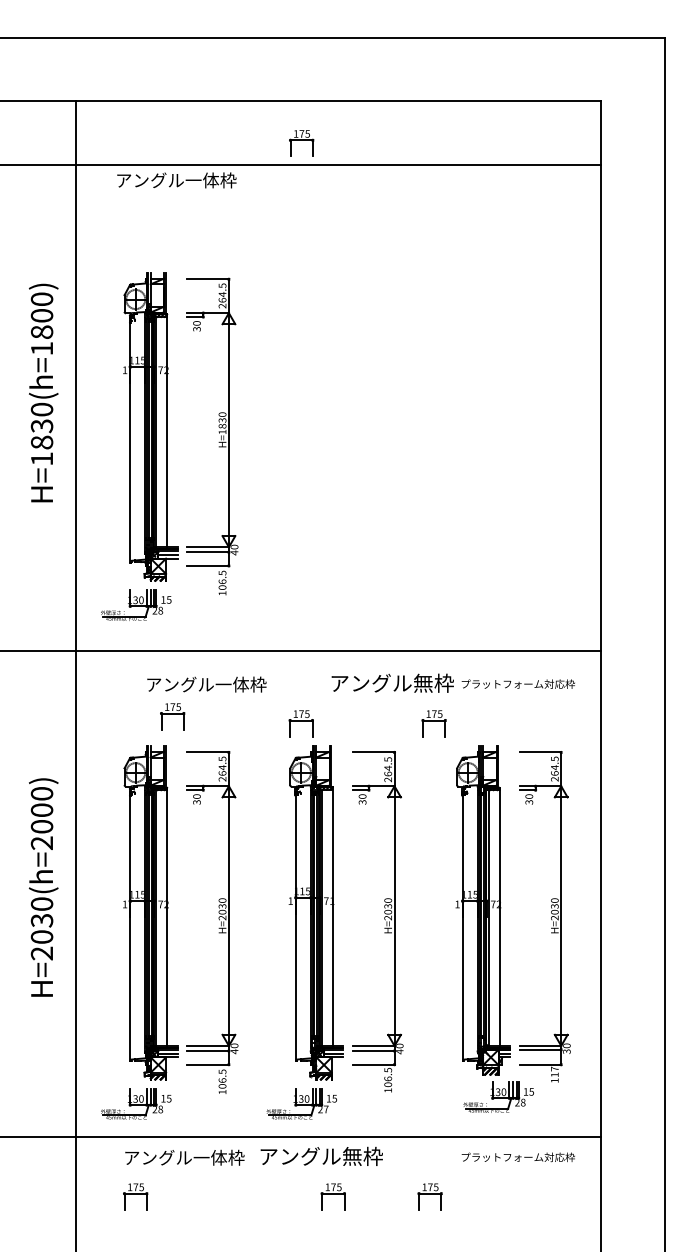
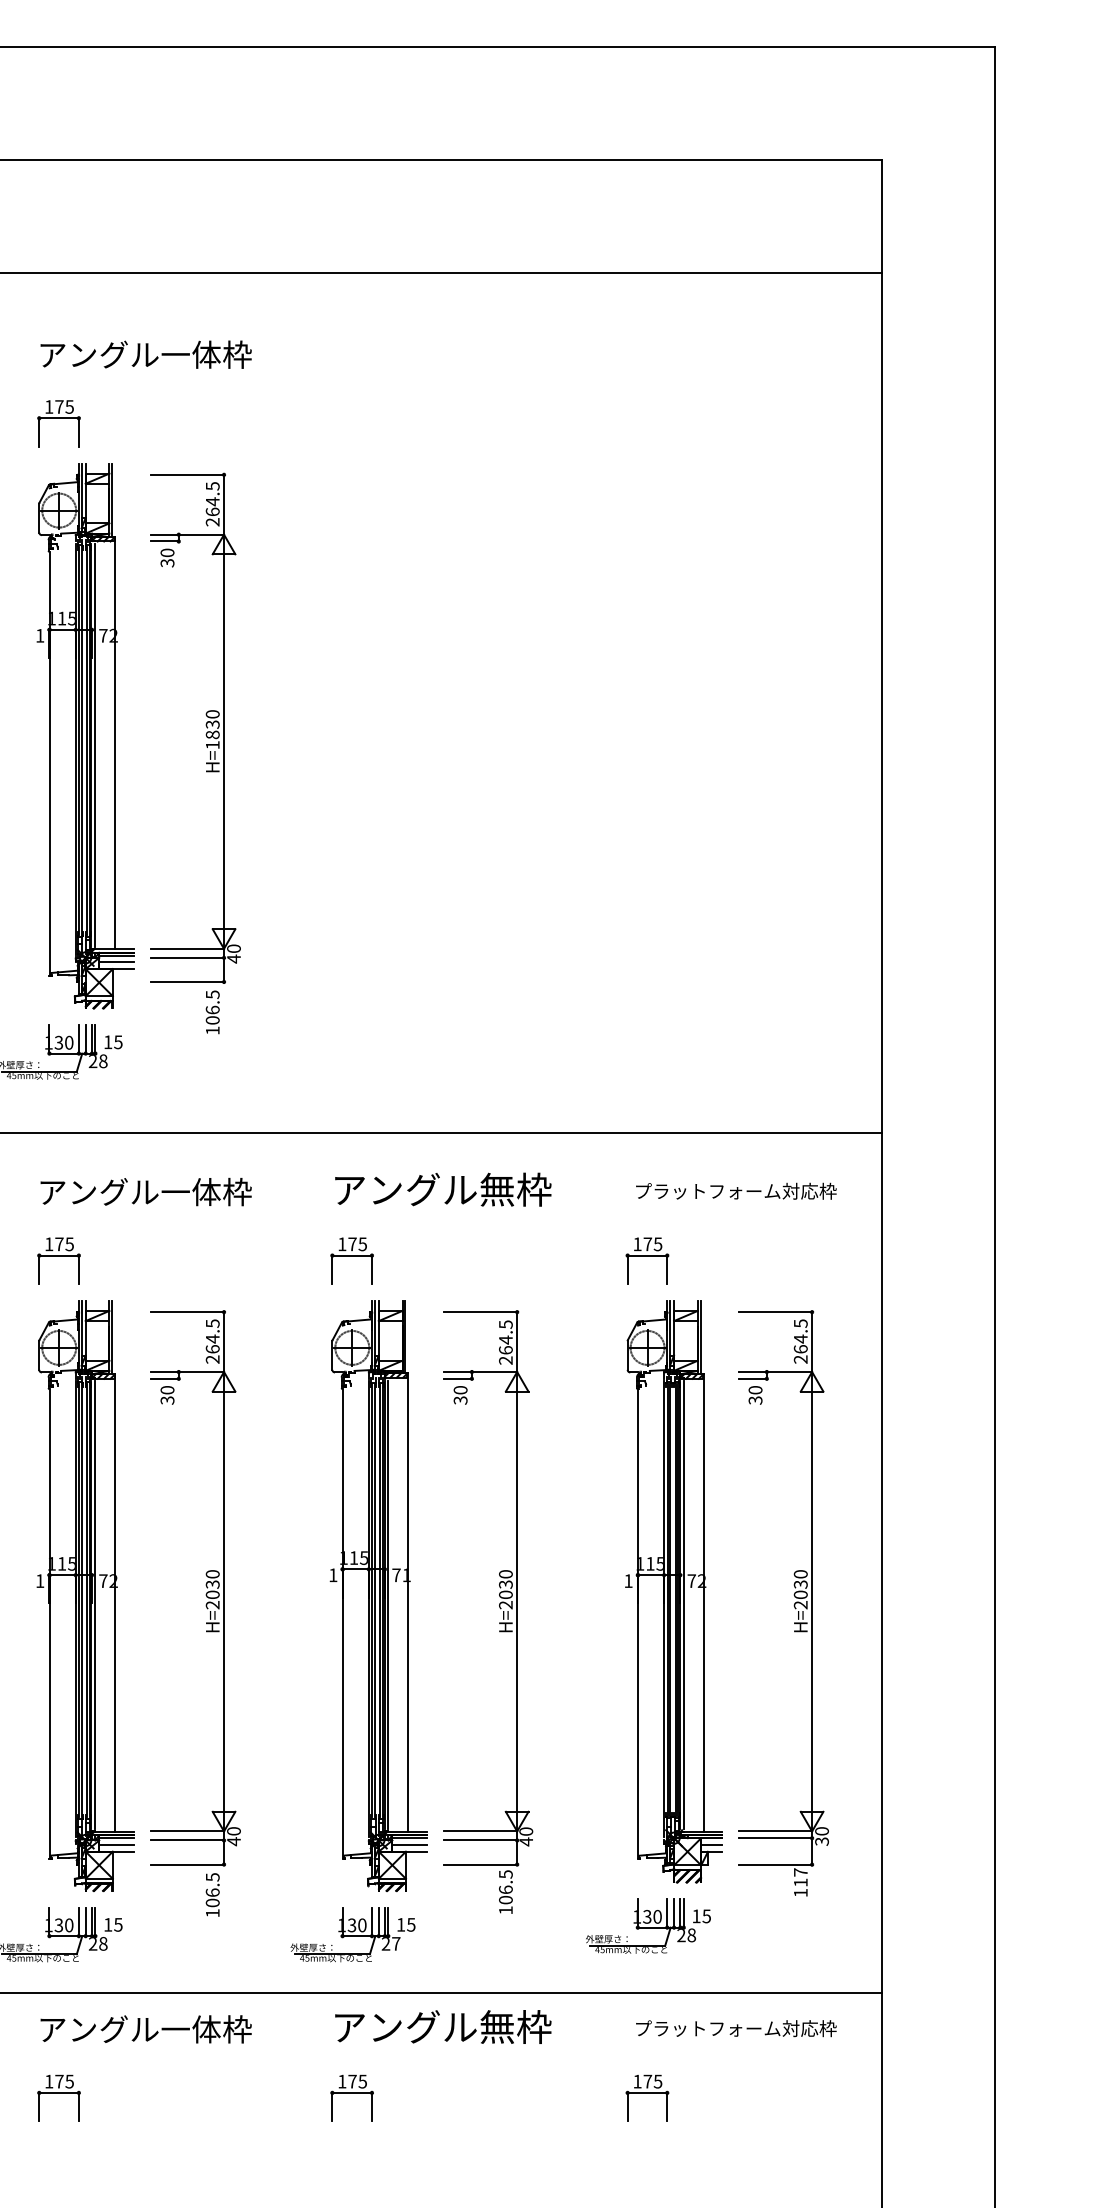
part: (301, 143) -> (58, 423), moved
text: (176, 180) -> (145, 354), moved
text: (392, 682) -> (442, 1188), moved
text: (206, 684) -> (145, 1191), moved
part: (172, 716) -> (58, 1260), moved
part: (433, 723) -> (646, 1260), moved
part: (498, 1096) -> (648, 1924), moved
text: (321, 1155) -> (442, 2025), moved
part: (332, 1196) -> (350, 2097), moved
part: (429, 1196) -> (646, 2097), moved

